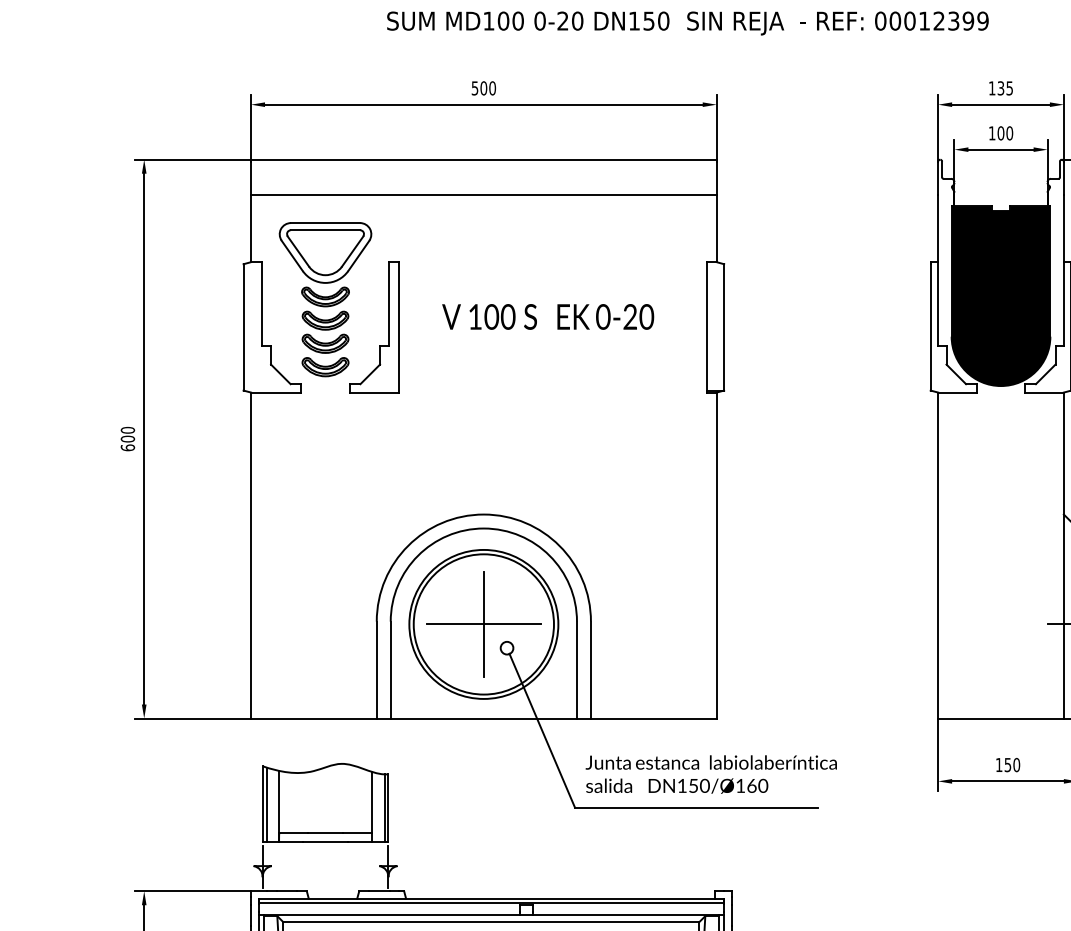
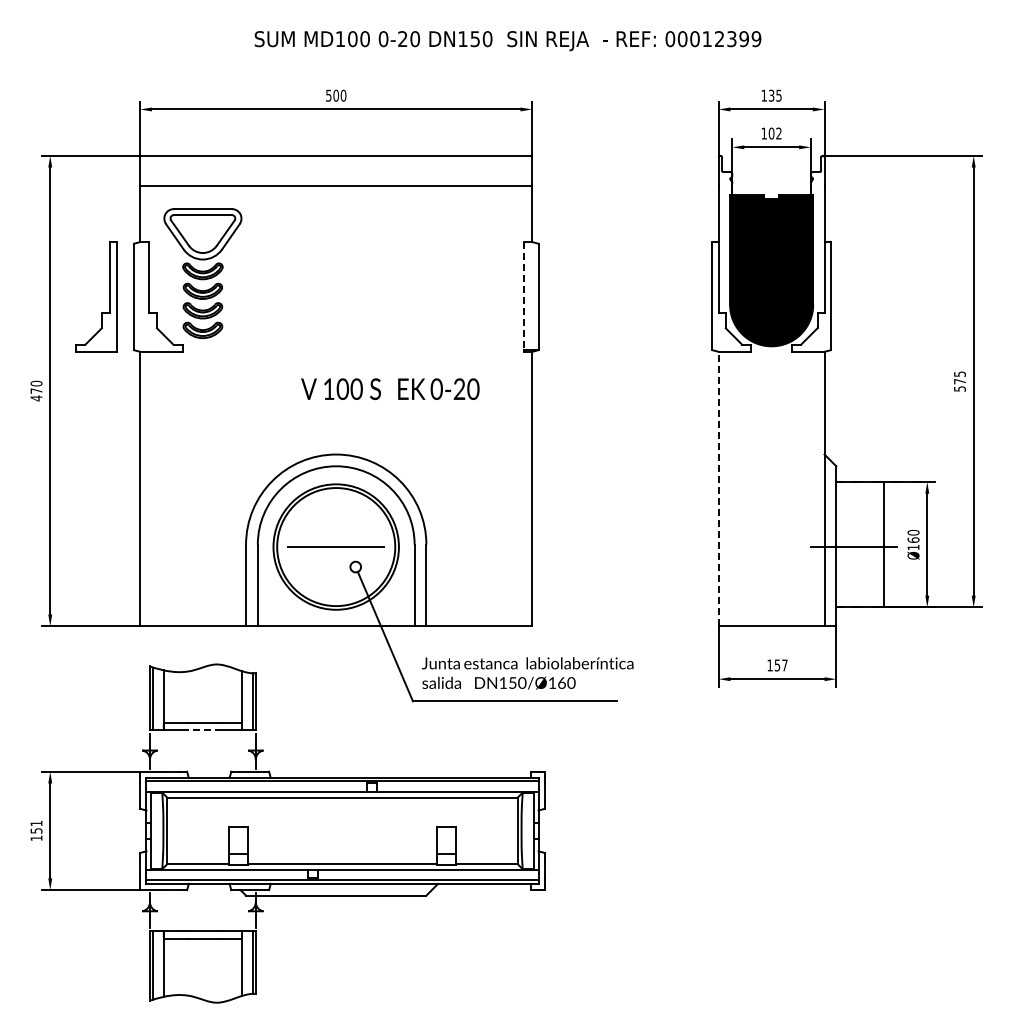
text: (1009, 133) -> (778, 133), 100 -> 102
text: (548, 316) -> (390, 388), moved
part: (389, 326) -> (109, 296), moved
line: (707, 326) -> (524, 296), solid -> dashed
text: (127, 443) -> (36, 394), 600 -> 470
line: (937, 554) -> (718, 488), solid -> dashed
line: (484, 624) -> (336, 547), removed
text: (1016, 765) -> (784, 665), 150 -> 157
line: (325, 842) -> (202, 730), solid -> dashed

